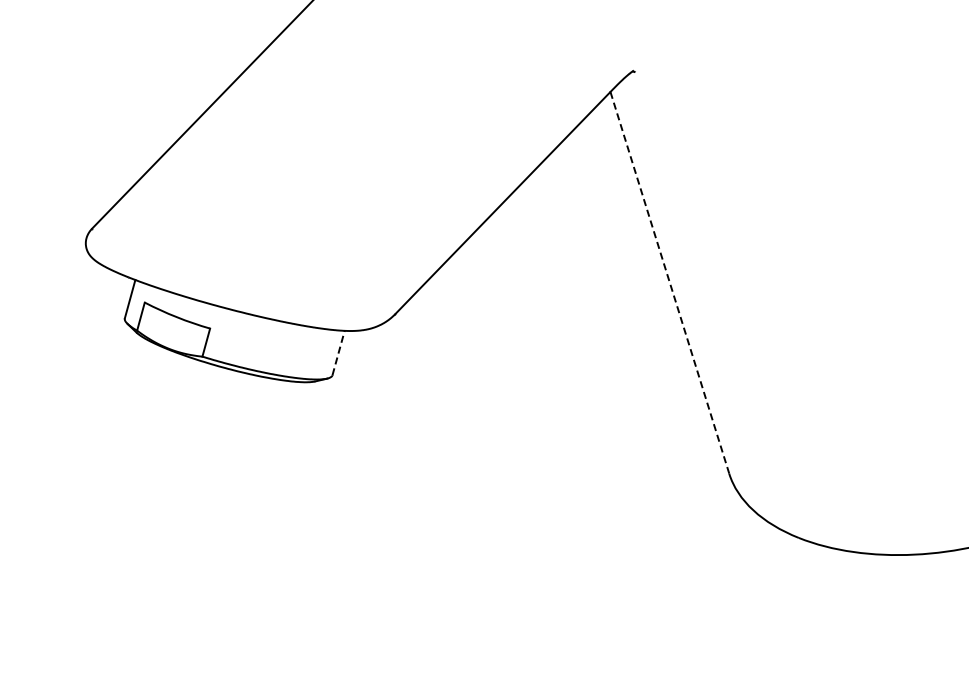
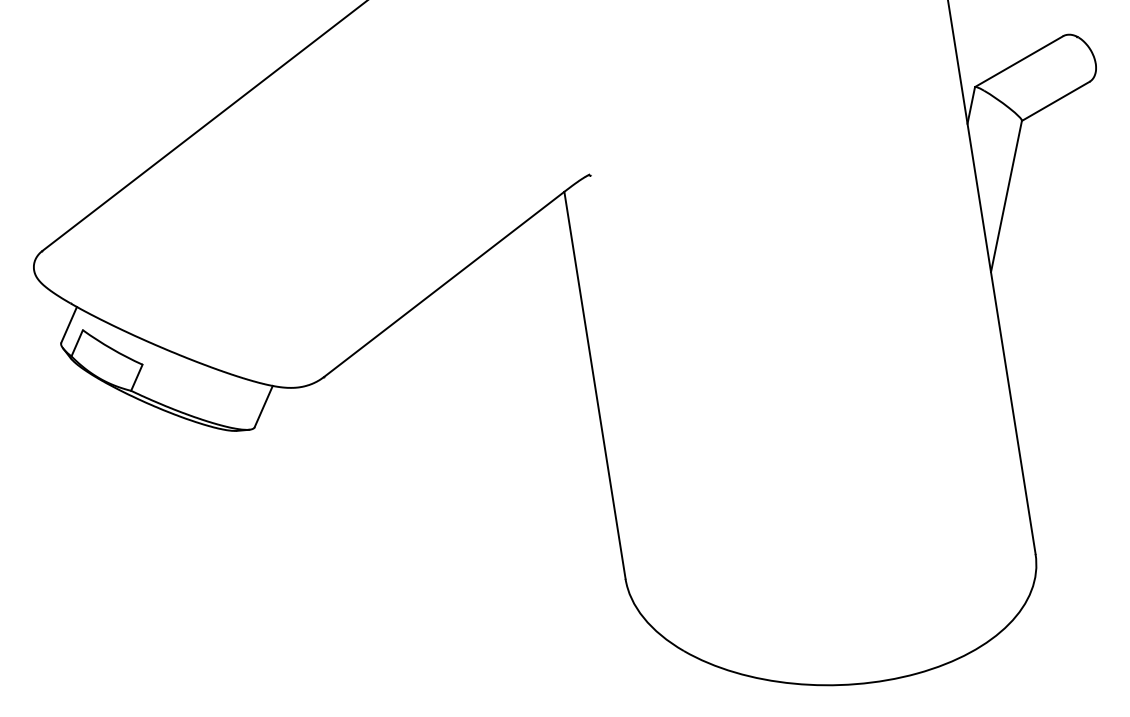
line: (669, 283) -> (594, 385), dashed -> solid
line: (338, 352) -> (263, 406), dashed -> solid

